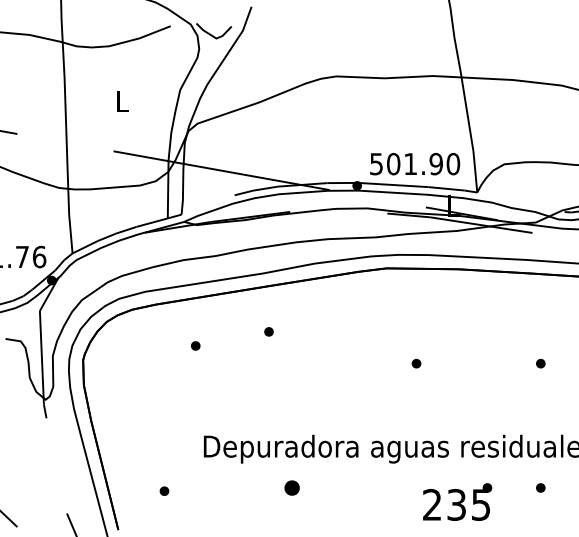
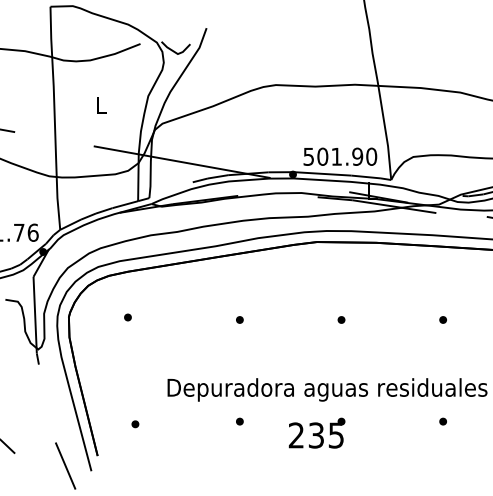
part: (268, 331) -> (239, 319), moved
part: (195, 345) -> (127, 317), moved
part: (291, 487) -> (239, 421), size x0.62
text: (456, 501) -> (316, 432), moved

